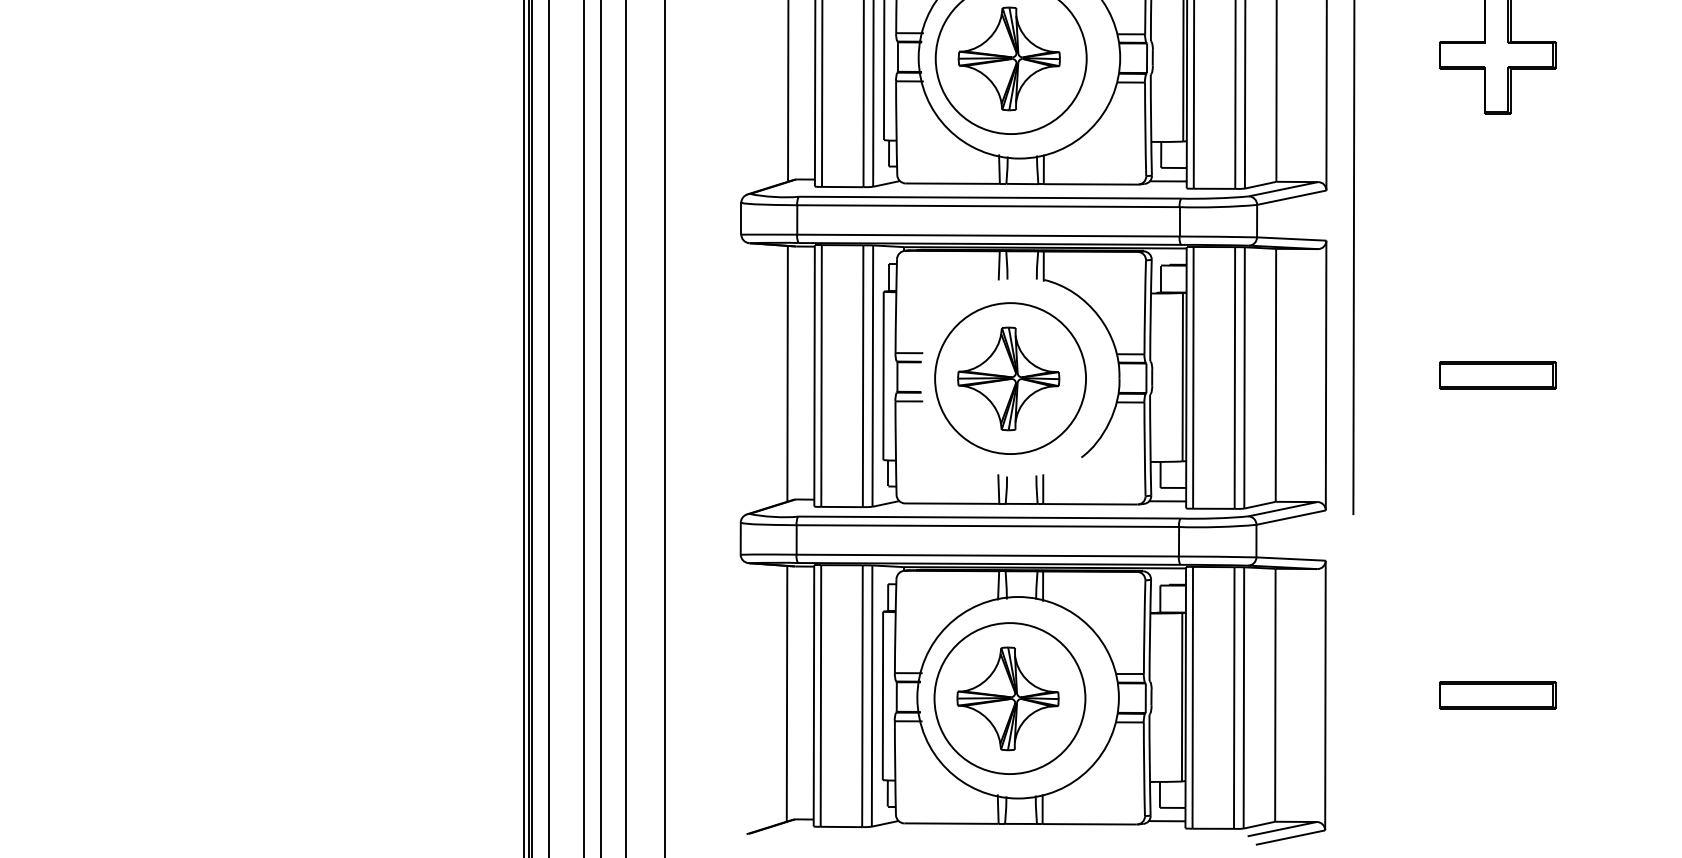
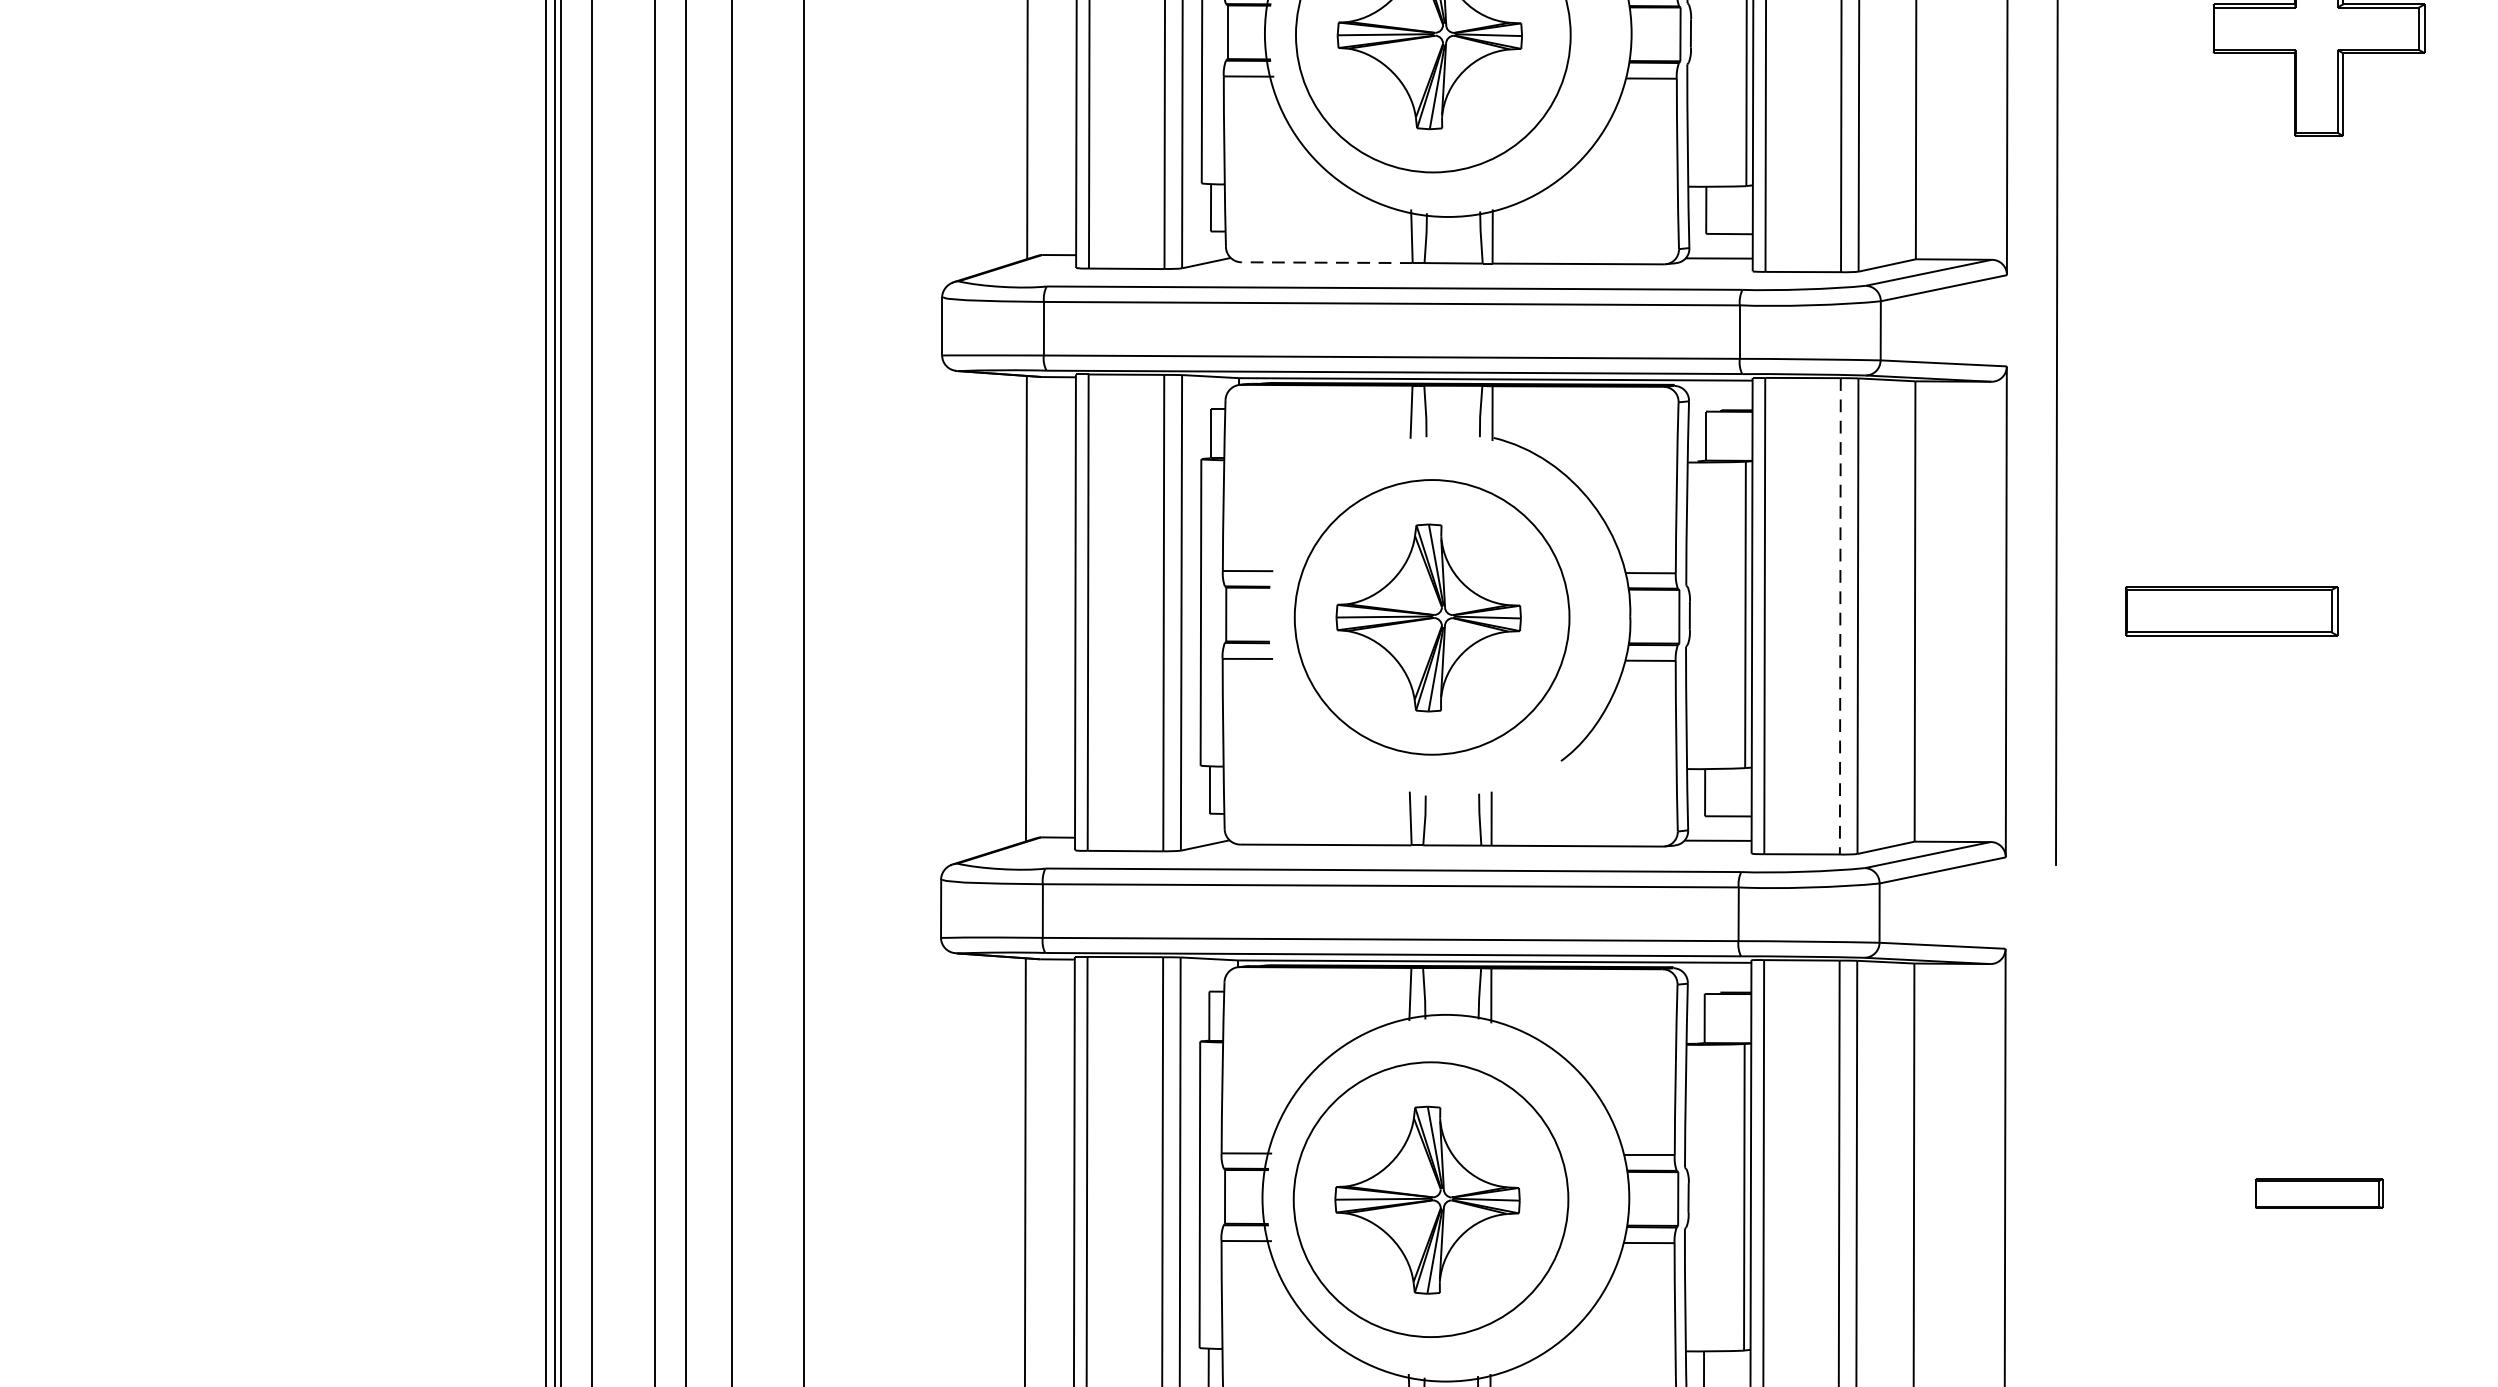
line: (952, 183) -> (1326, 262), solid -> dashed
part: (1497, 375) -> (2230, 611), moved
line: (1234, 378) -> (1839, 617), solid -> dashed
part: (1497, 695) -> (2318, 1194), size x0.6

